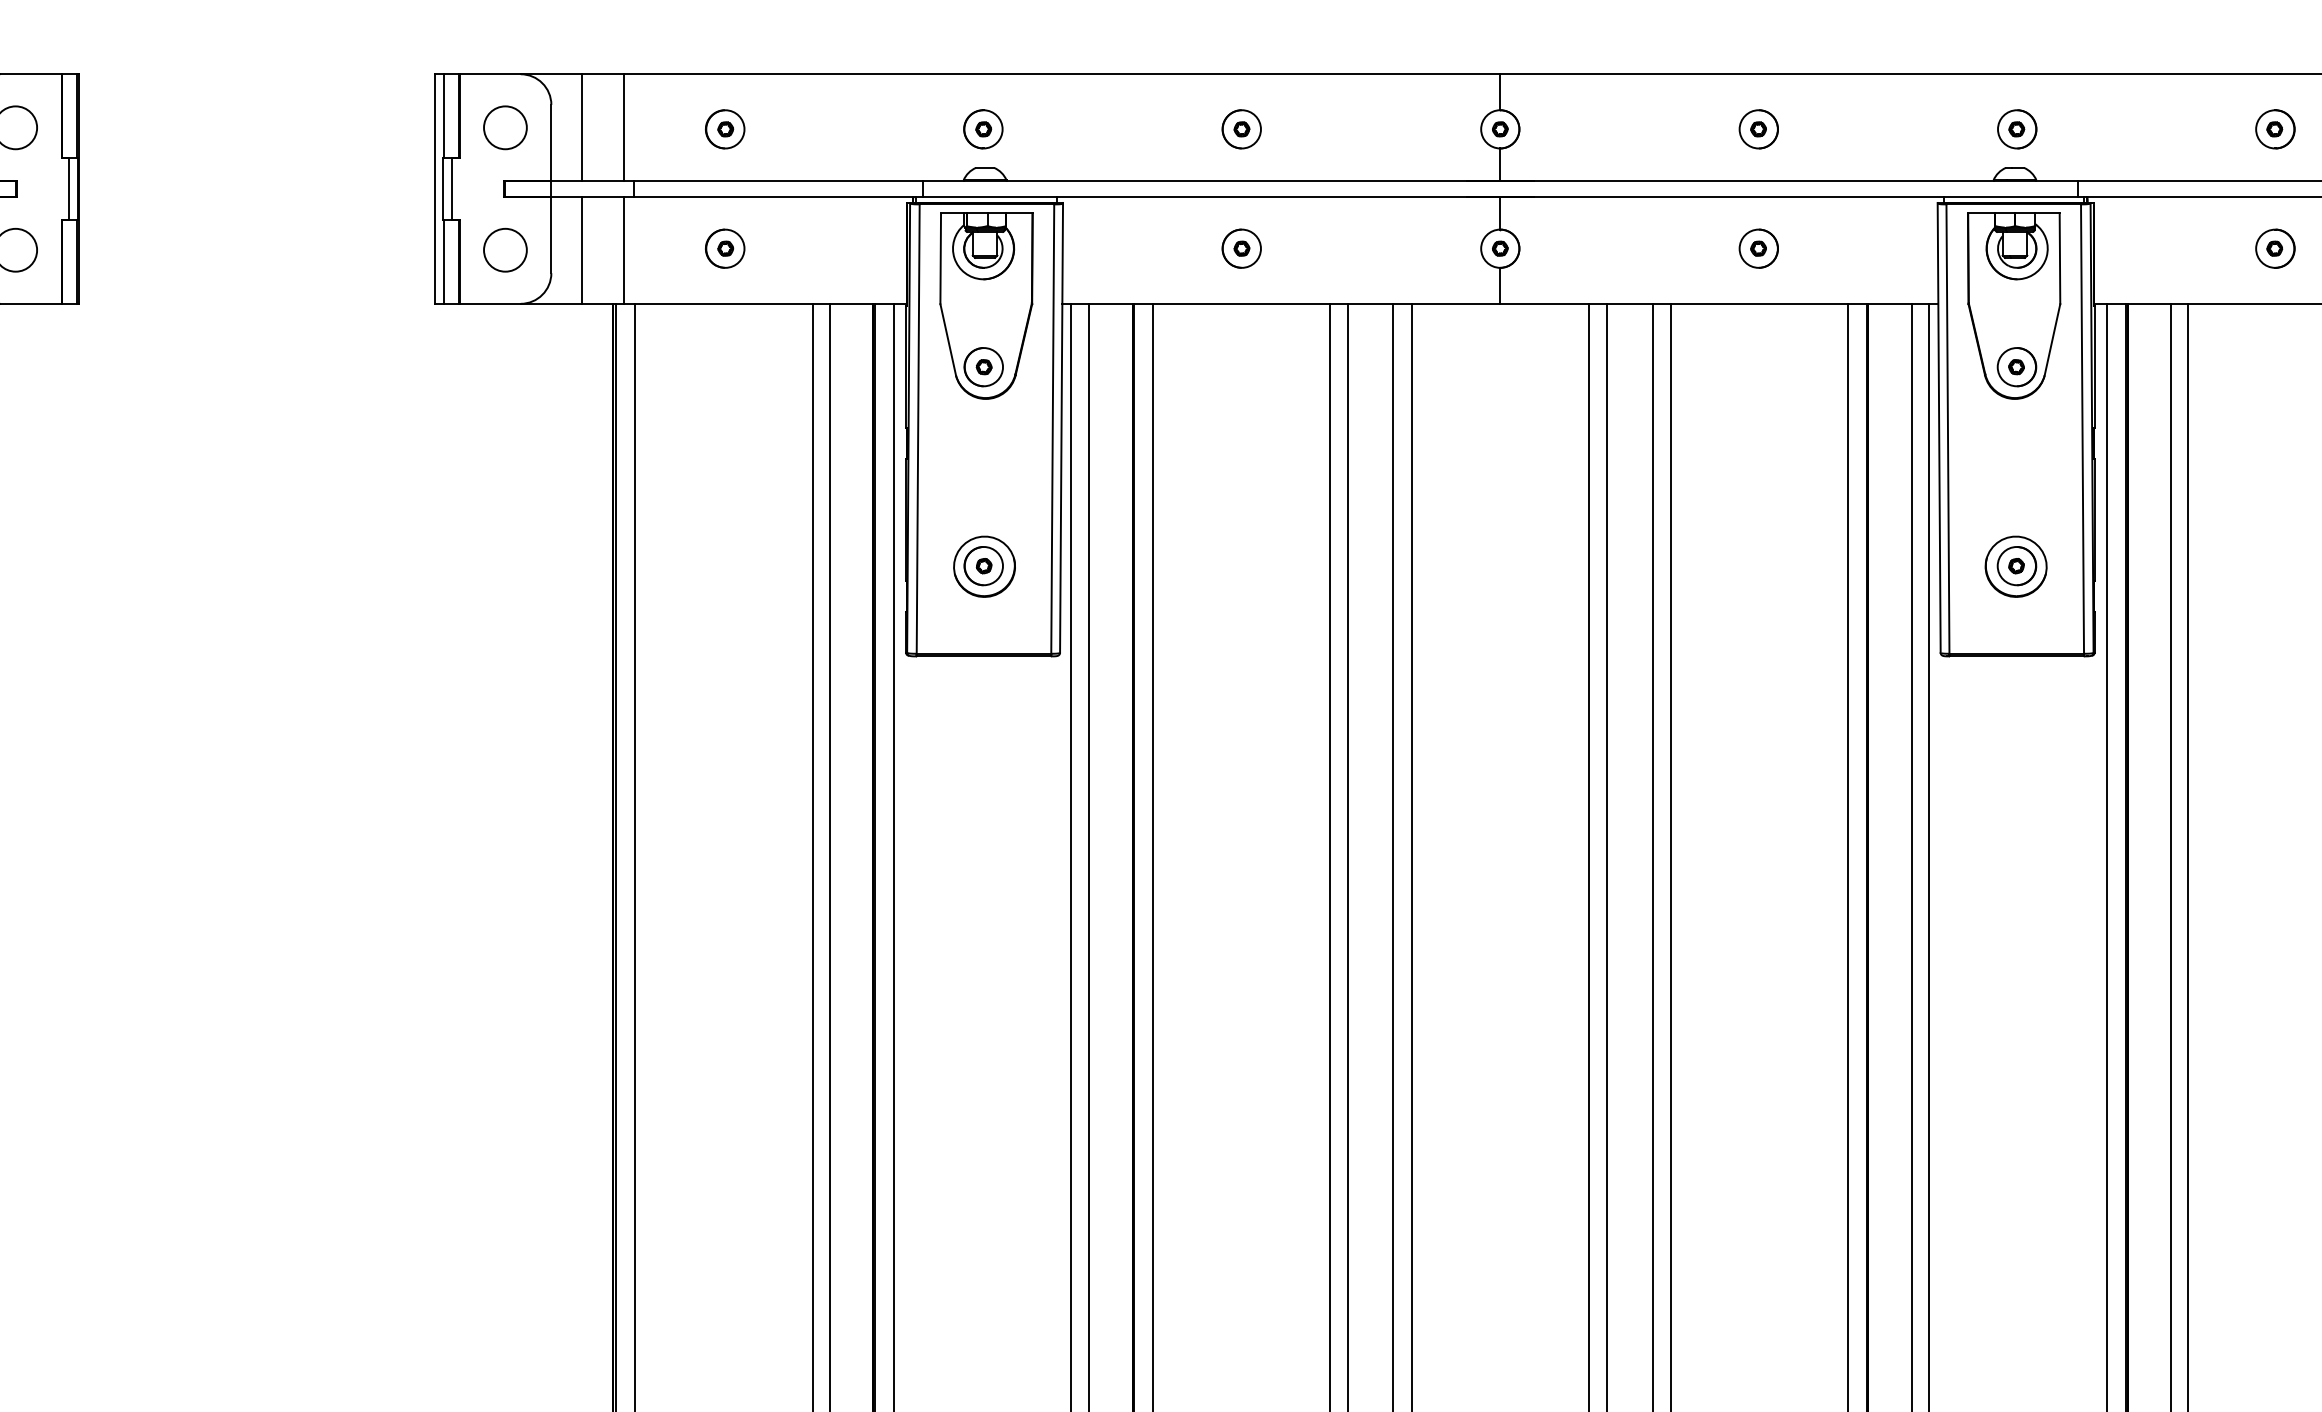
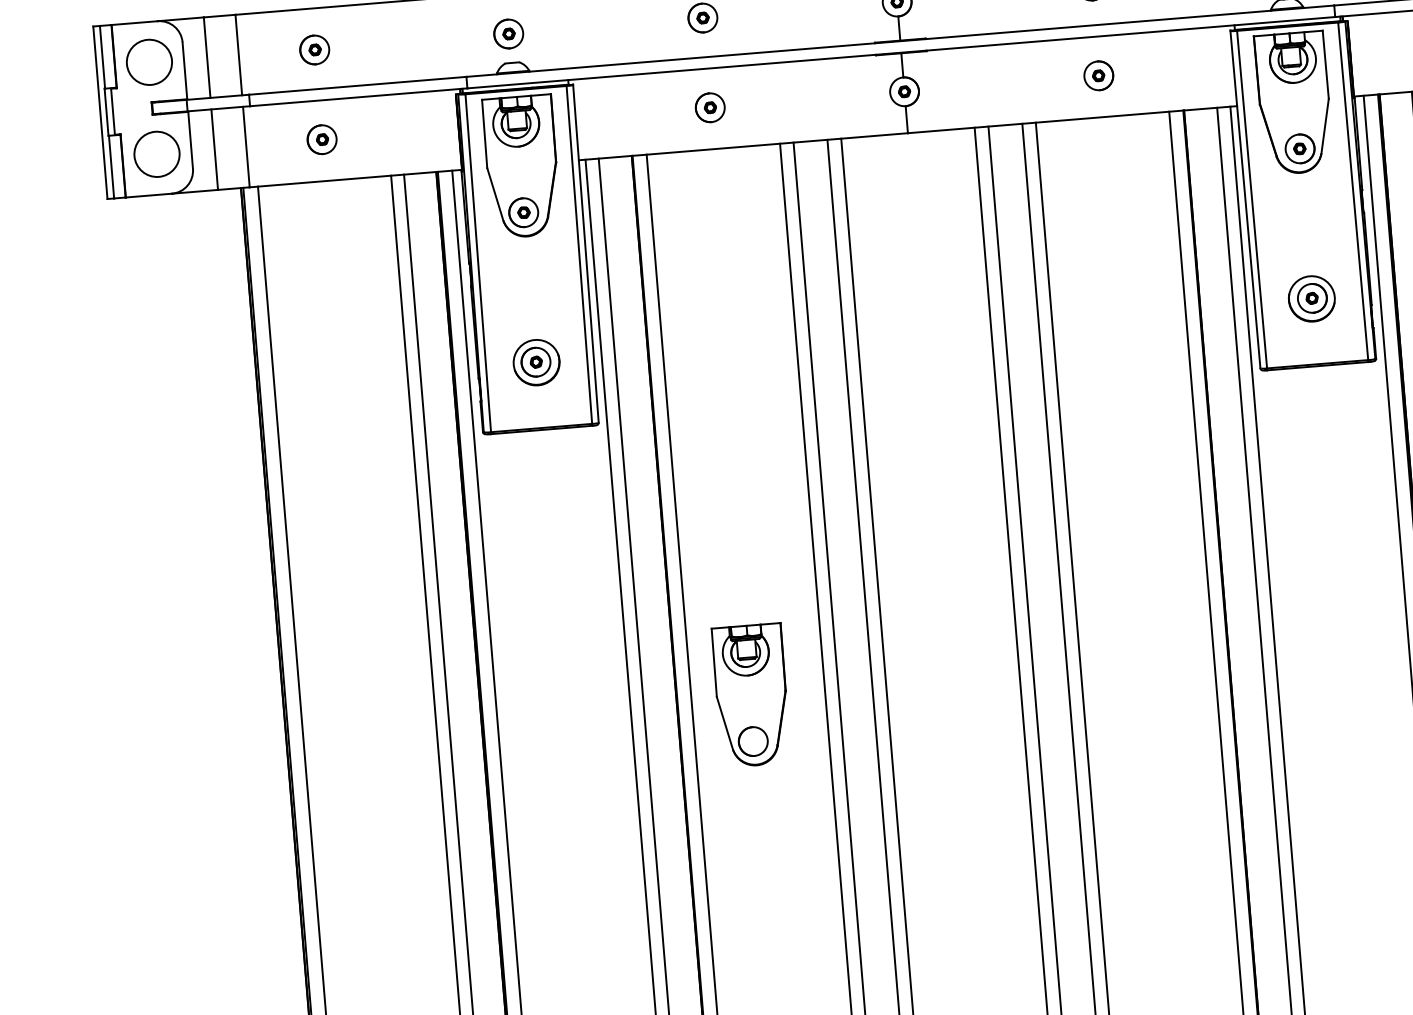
circle: (505, 127) -> (149, 62), size x1.4
circle: (505, 250) -> (157, 154), size x1.4
part: (1232, 1029) -> (751, 695), added

